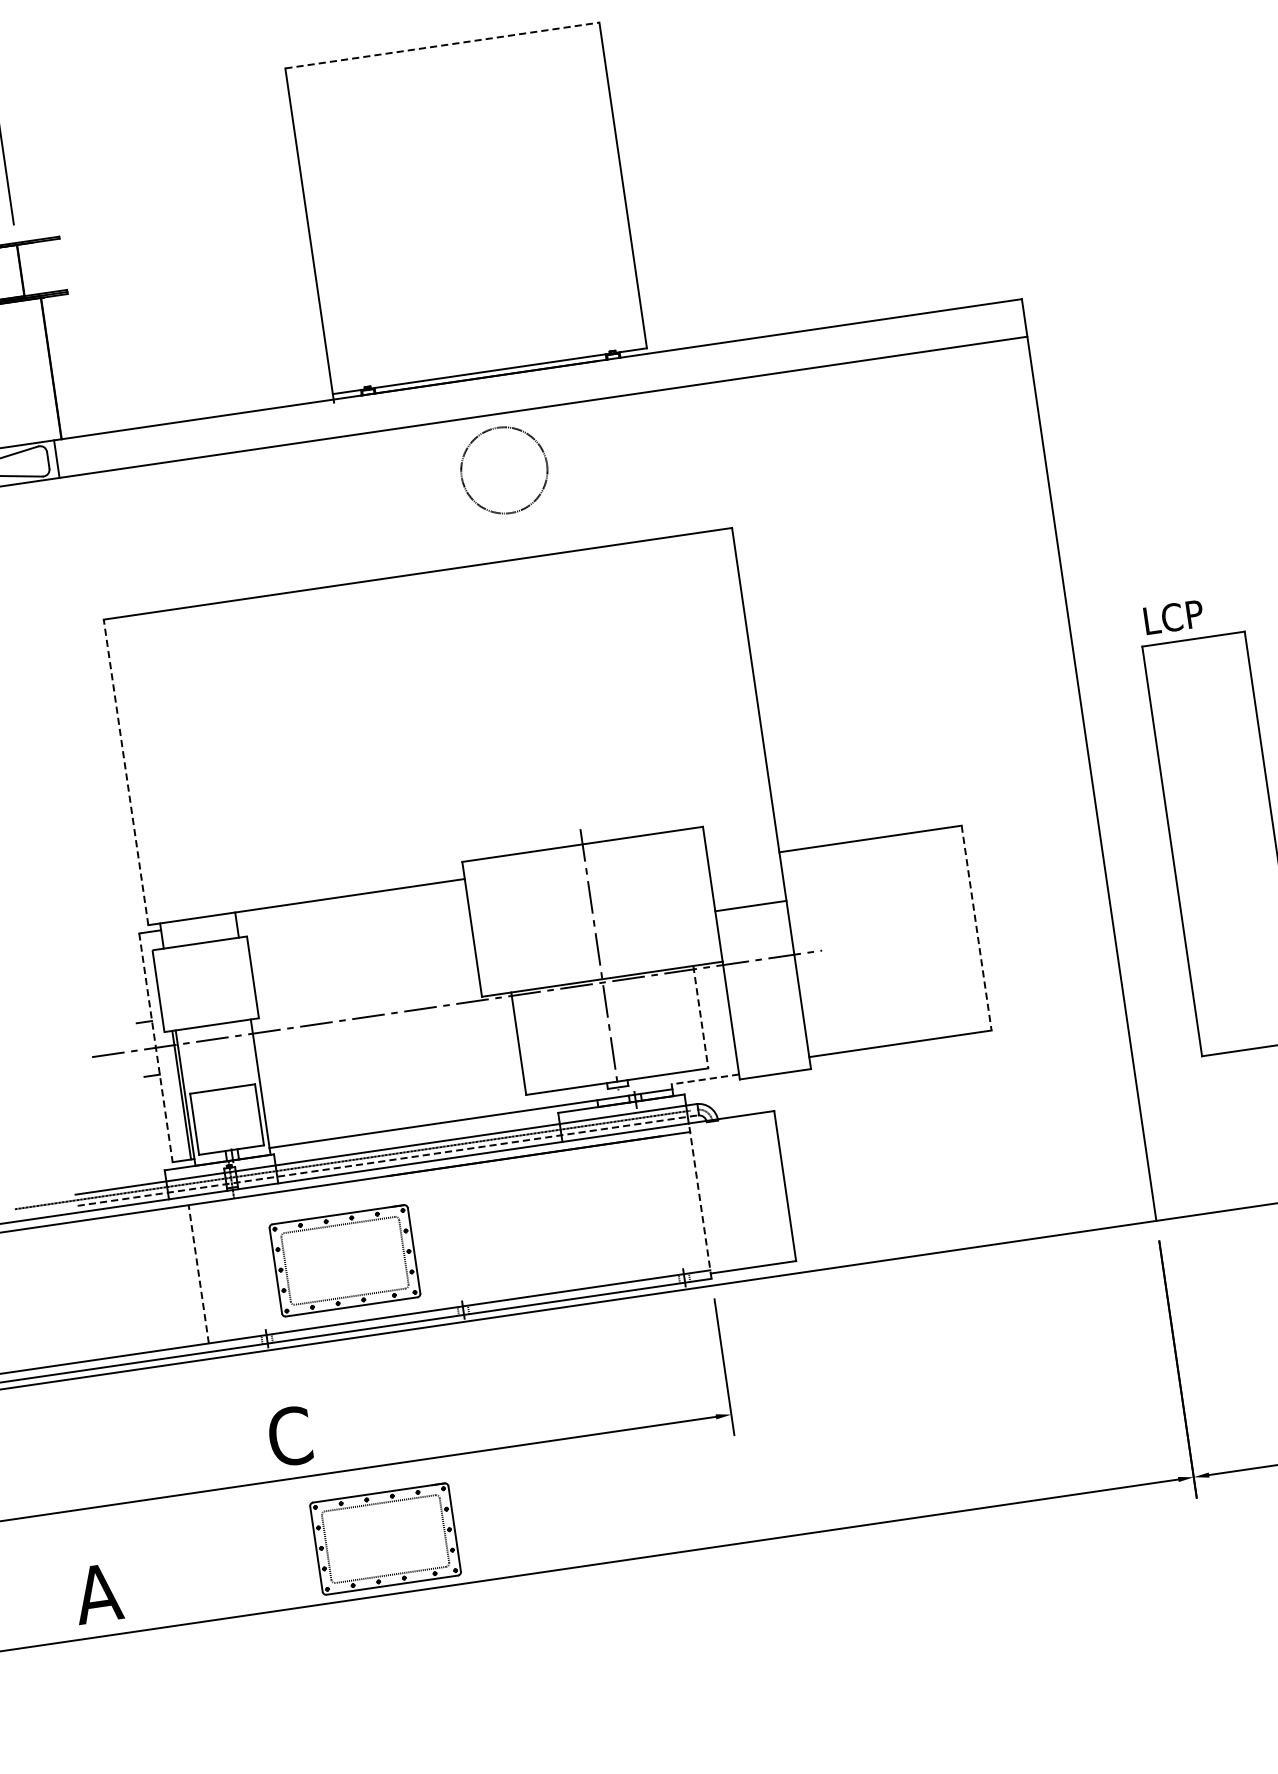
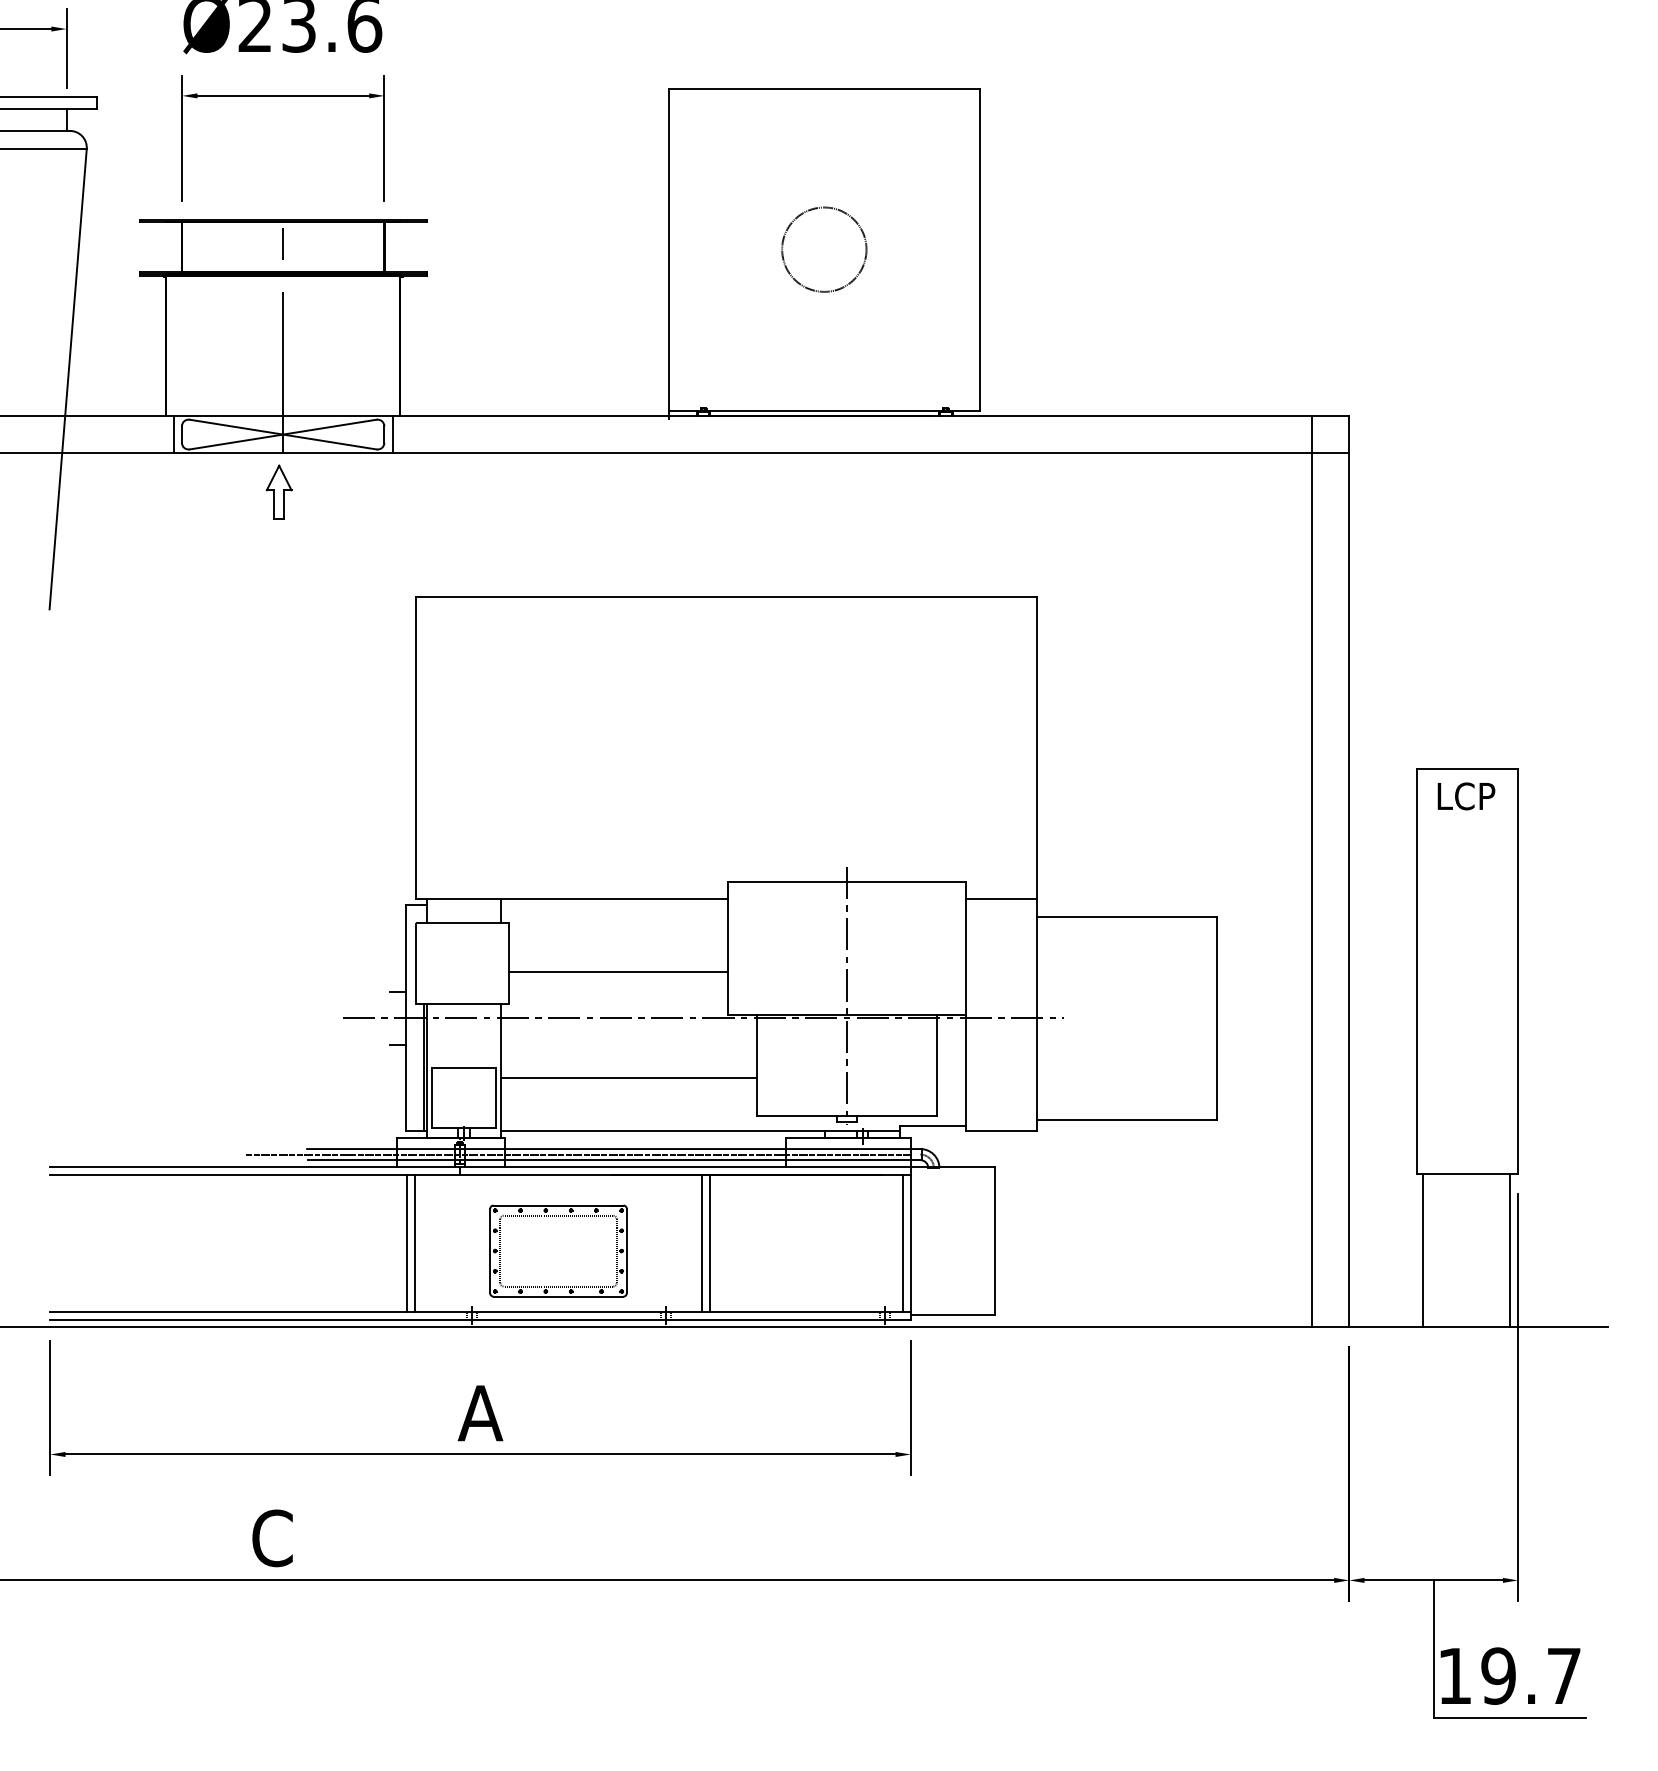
line: (442, 45) -> (824, 88), dashed -> solid
circle: (504, 470) -> (824, 249), moved
text: (1173, 617) -> (1466, 796), moved
line: (1051, 765) -> (1312, 871), added
line: (125, 772) -> (415, 747), dashed -> solid
line: (751, 906) -> (1001, 899), moved
line: (976, 928) -> (1216, 1018), dashed -> solid
line: (364, 969) -> (618, 971), added
line: (701, 1017) -> (937, 1065), dashed -> solid
line: (155, 1048) -> (405, 1018), dashed -> solid
line: (391, 1075) -> (629, 1078), added
line: (704, 1079) -> (932, 1126), dashed -> solid
line: (1220, 1132) -> (1423, 1250), added
line: (388, 1160) -> (614, 1160), dashed -> solid
line: (700, 1201) -> (910, 1243), dashed -> solid
line: (691, 1202) -> (902, 1243), added
line: (497, 1230) -> (710, 1243), added
line: (488, 1232) -> (701, 1243), added
line: (199, 1274) -> (415, 1243), dashed -> solid
line: (190, 1275) -> (406, 1243), added
text: (290, 1436) -> (480, 1413), C -> A
part: (385, 1538) -> (558, 1525), removed
text: (98, 1593) -> (272, 1538), A -> C

